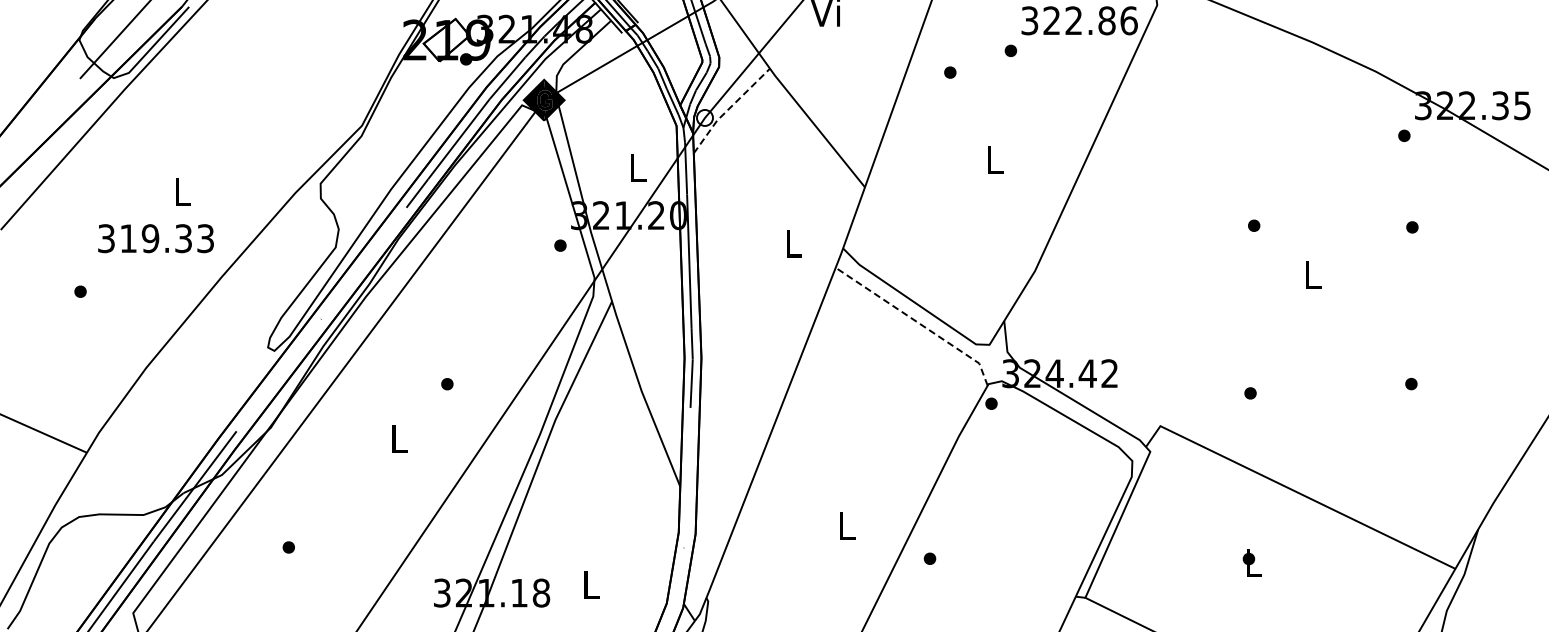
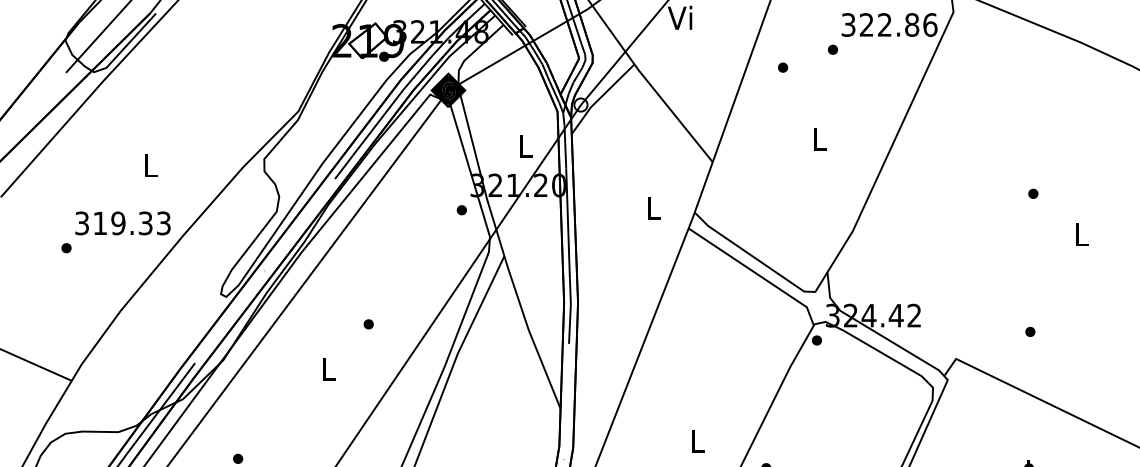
line: (729, 108) -> (601, 97), dashed -> solid
text: (155, 238) -> (122, 223), moved
line: (917, 322) -> (756, 273), dashed -> solid

